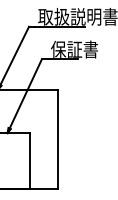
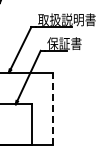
line: (58, 138) -> (52, 108), solid -> dashed

